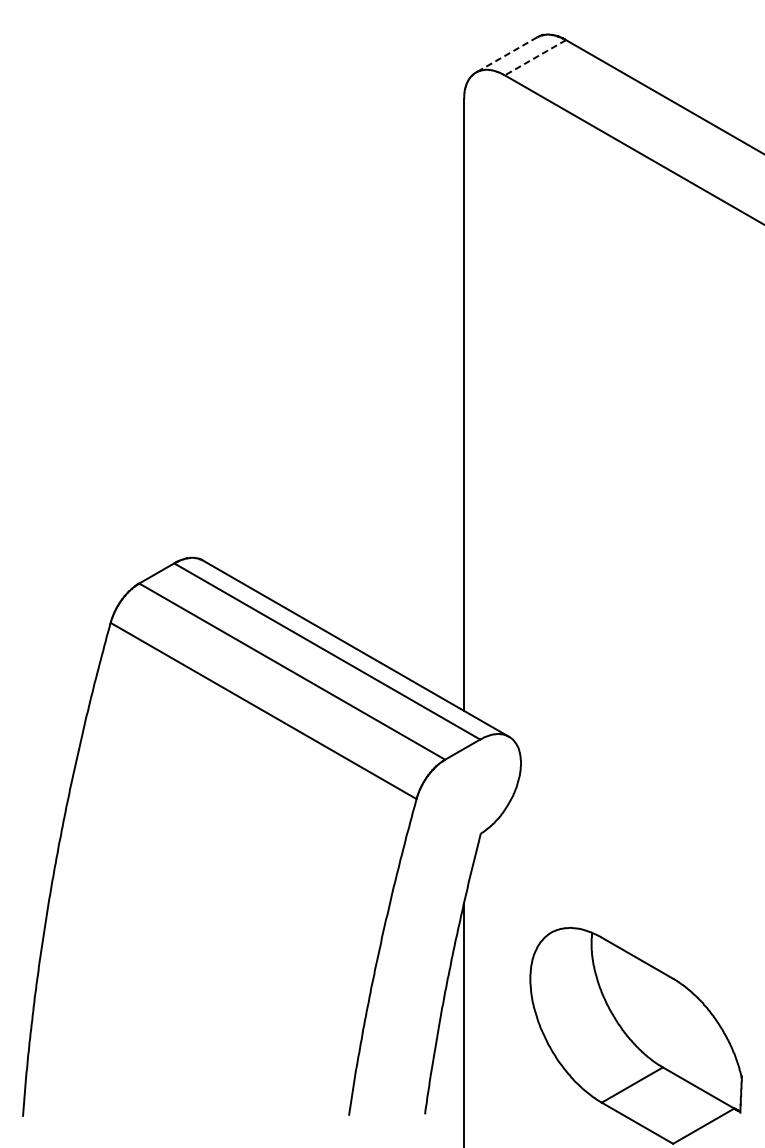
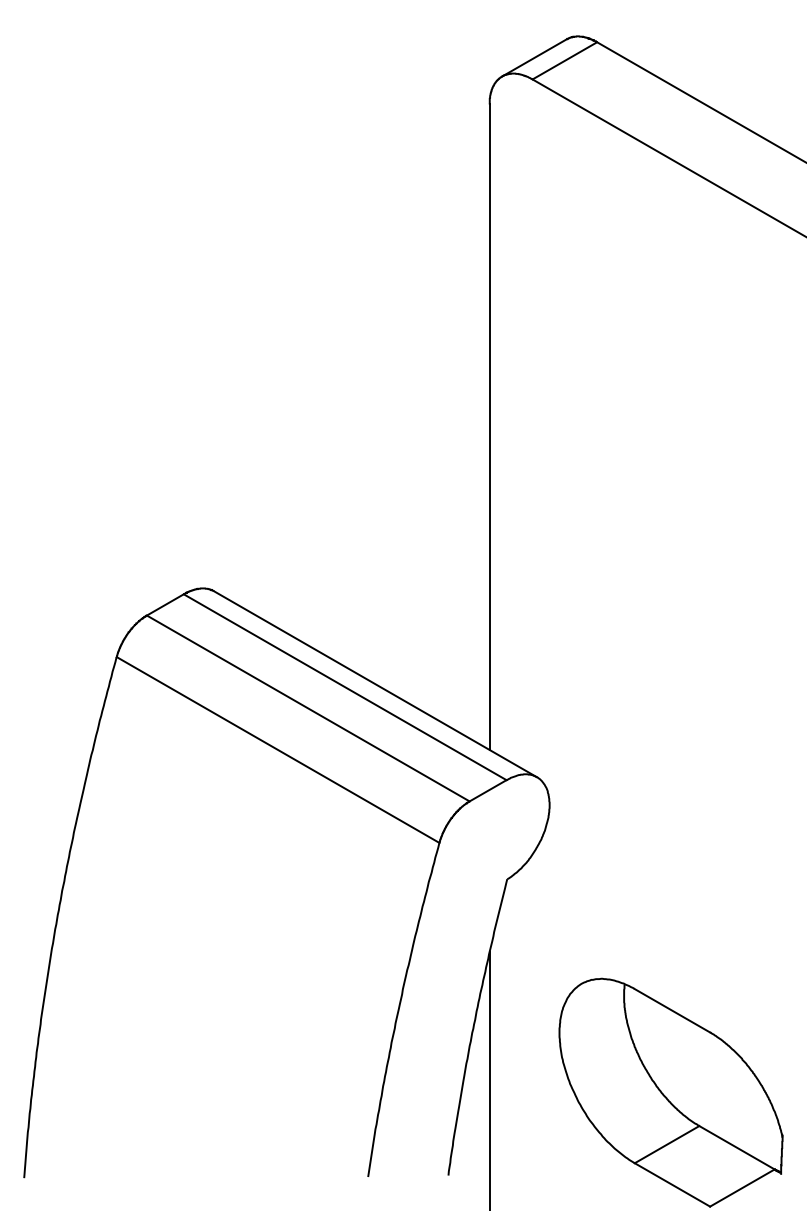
line: (506, 55) -> (534, 58), dashed -> solid
line: (535, 58) -> (564, 61), dashed -> solid

